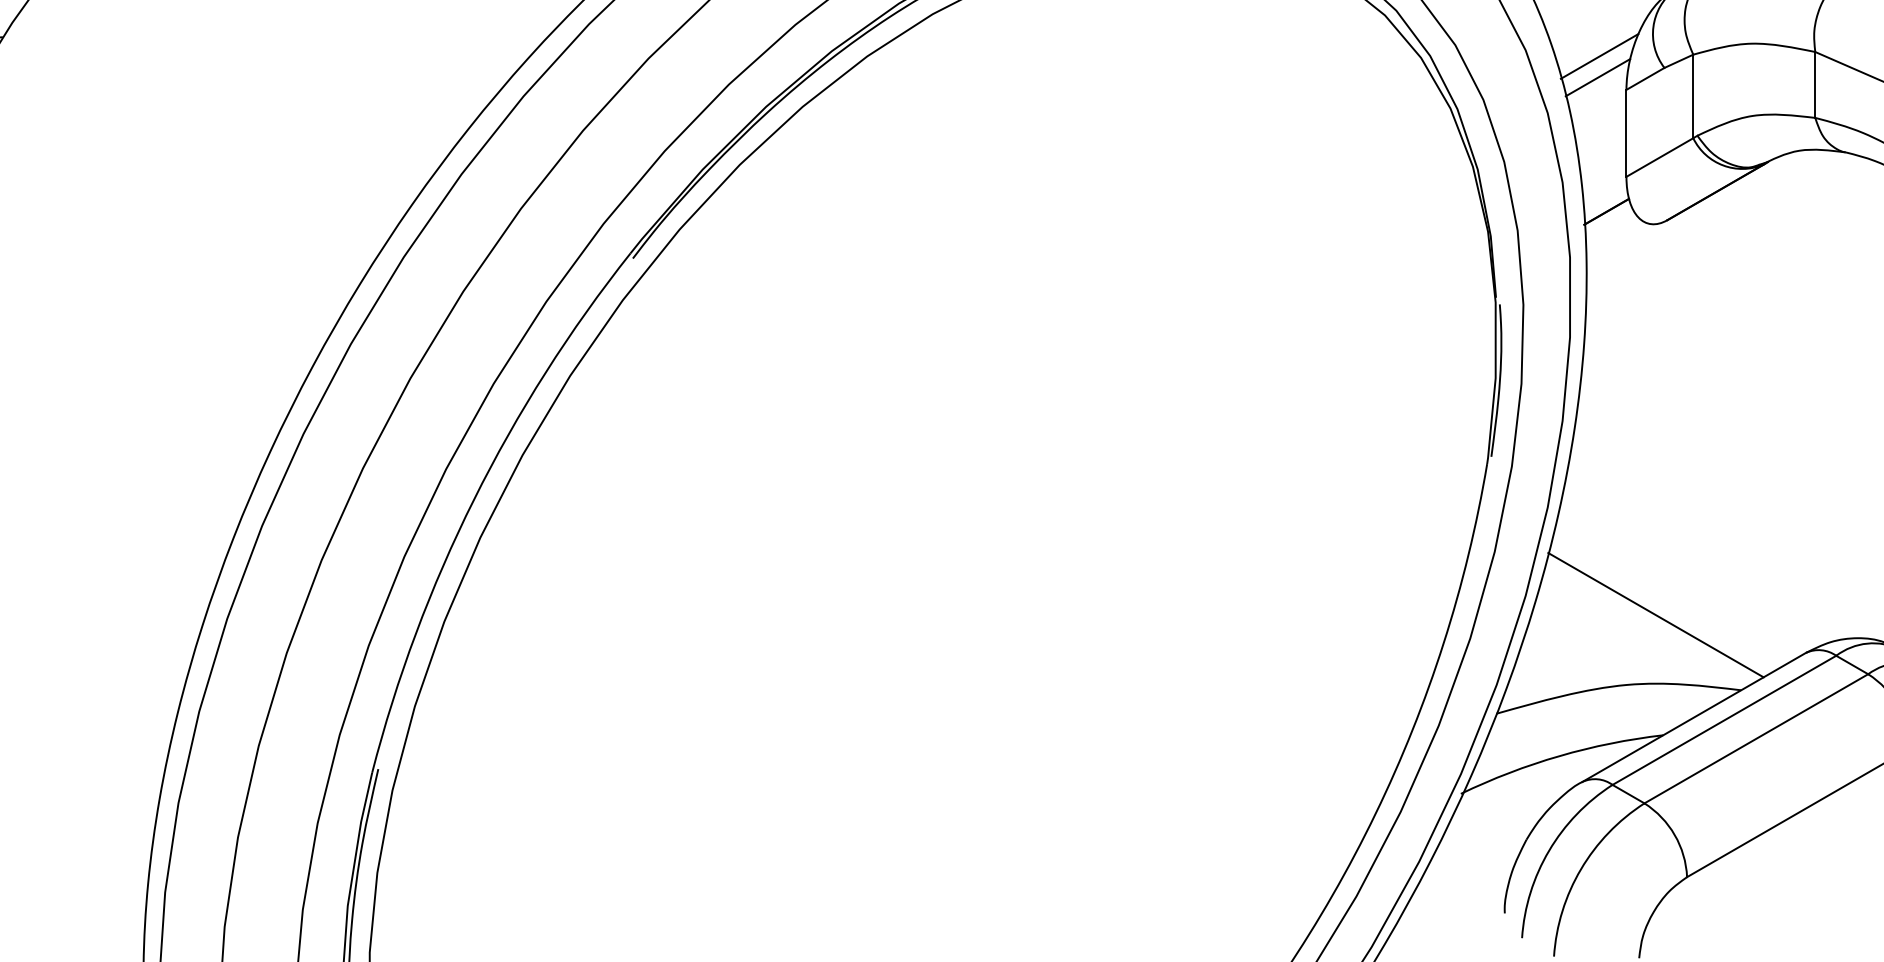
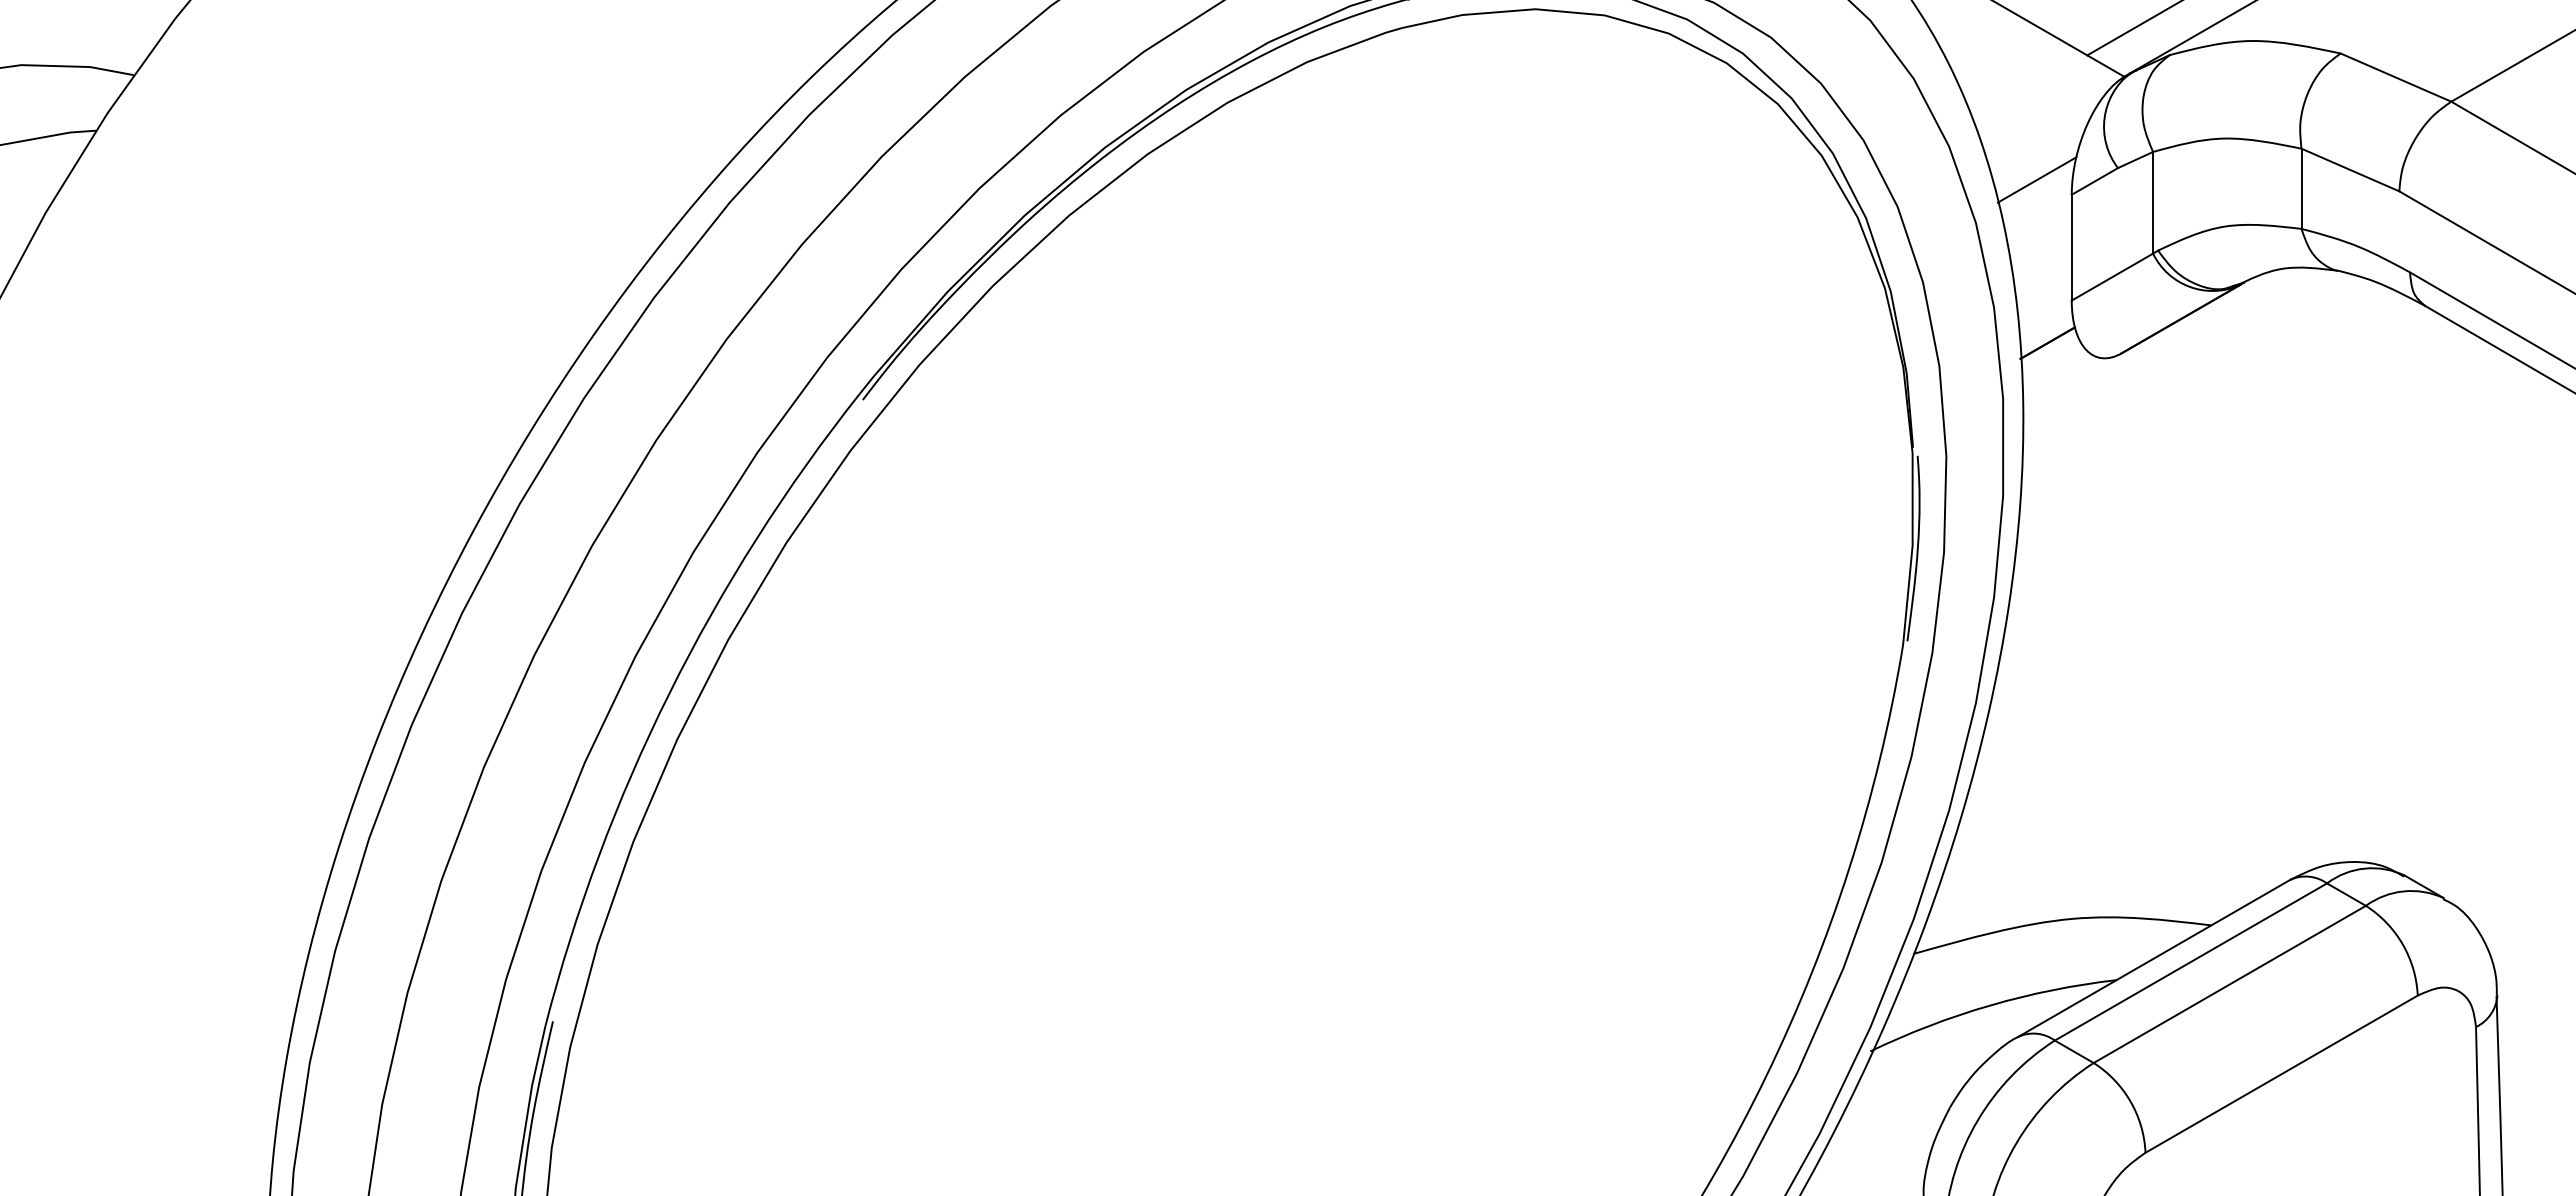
line: (1599, 55) -> (2038, 153), removed
line: (1655, 614) -> (2107, 833), removed

